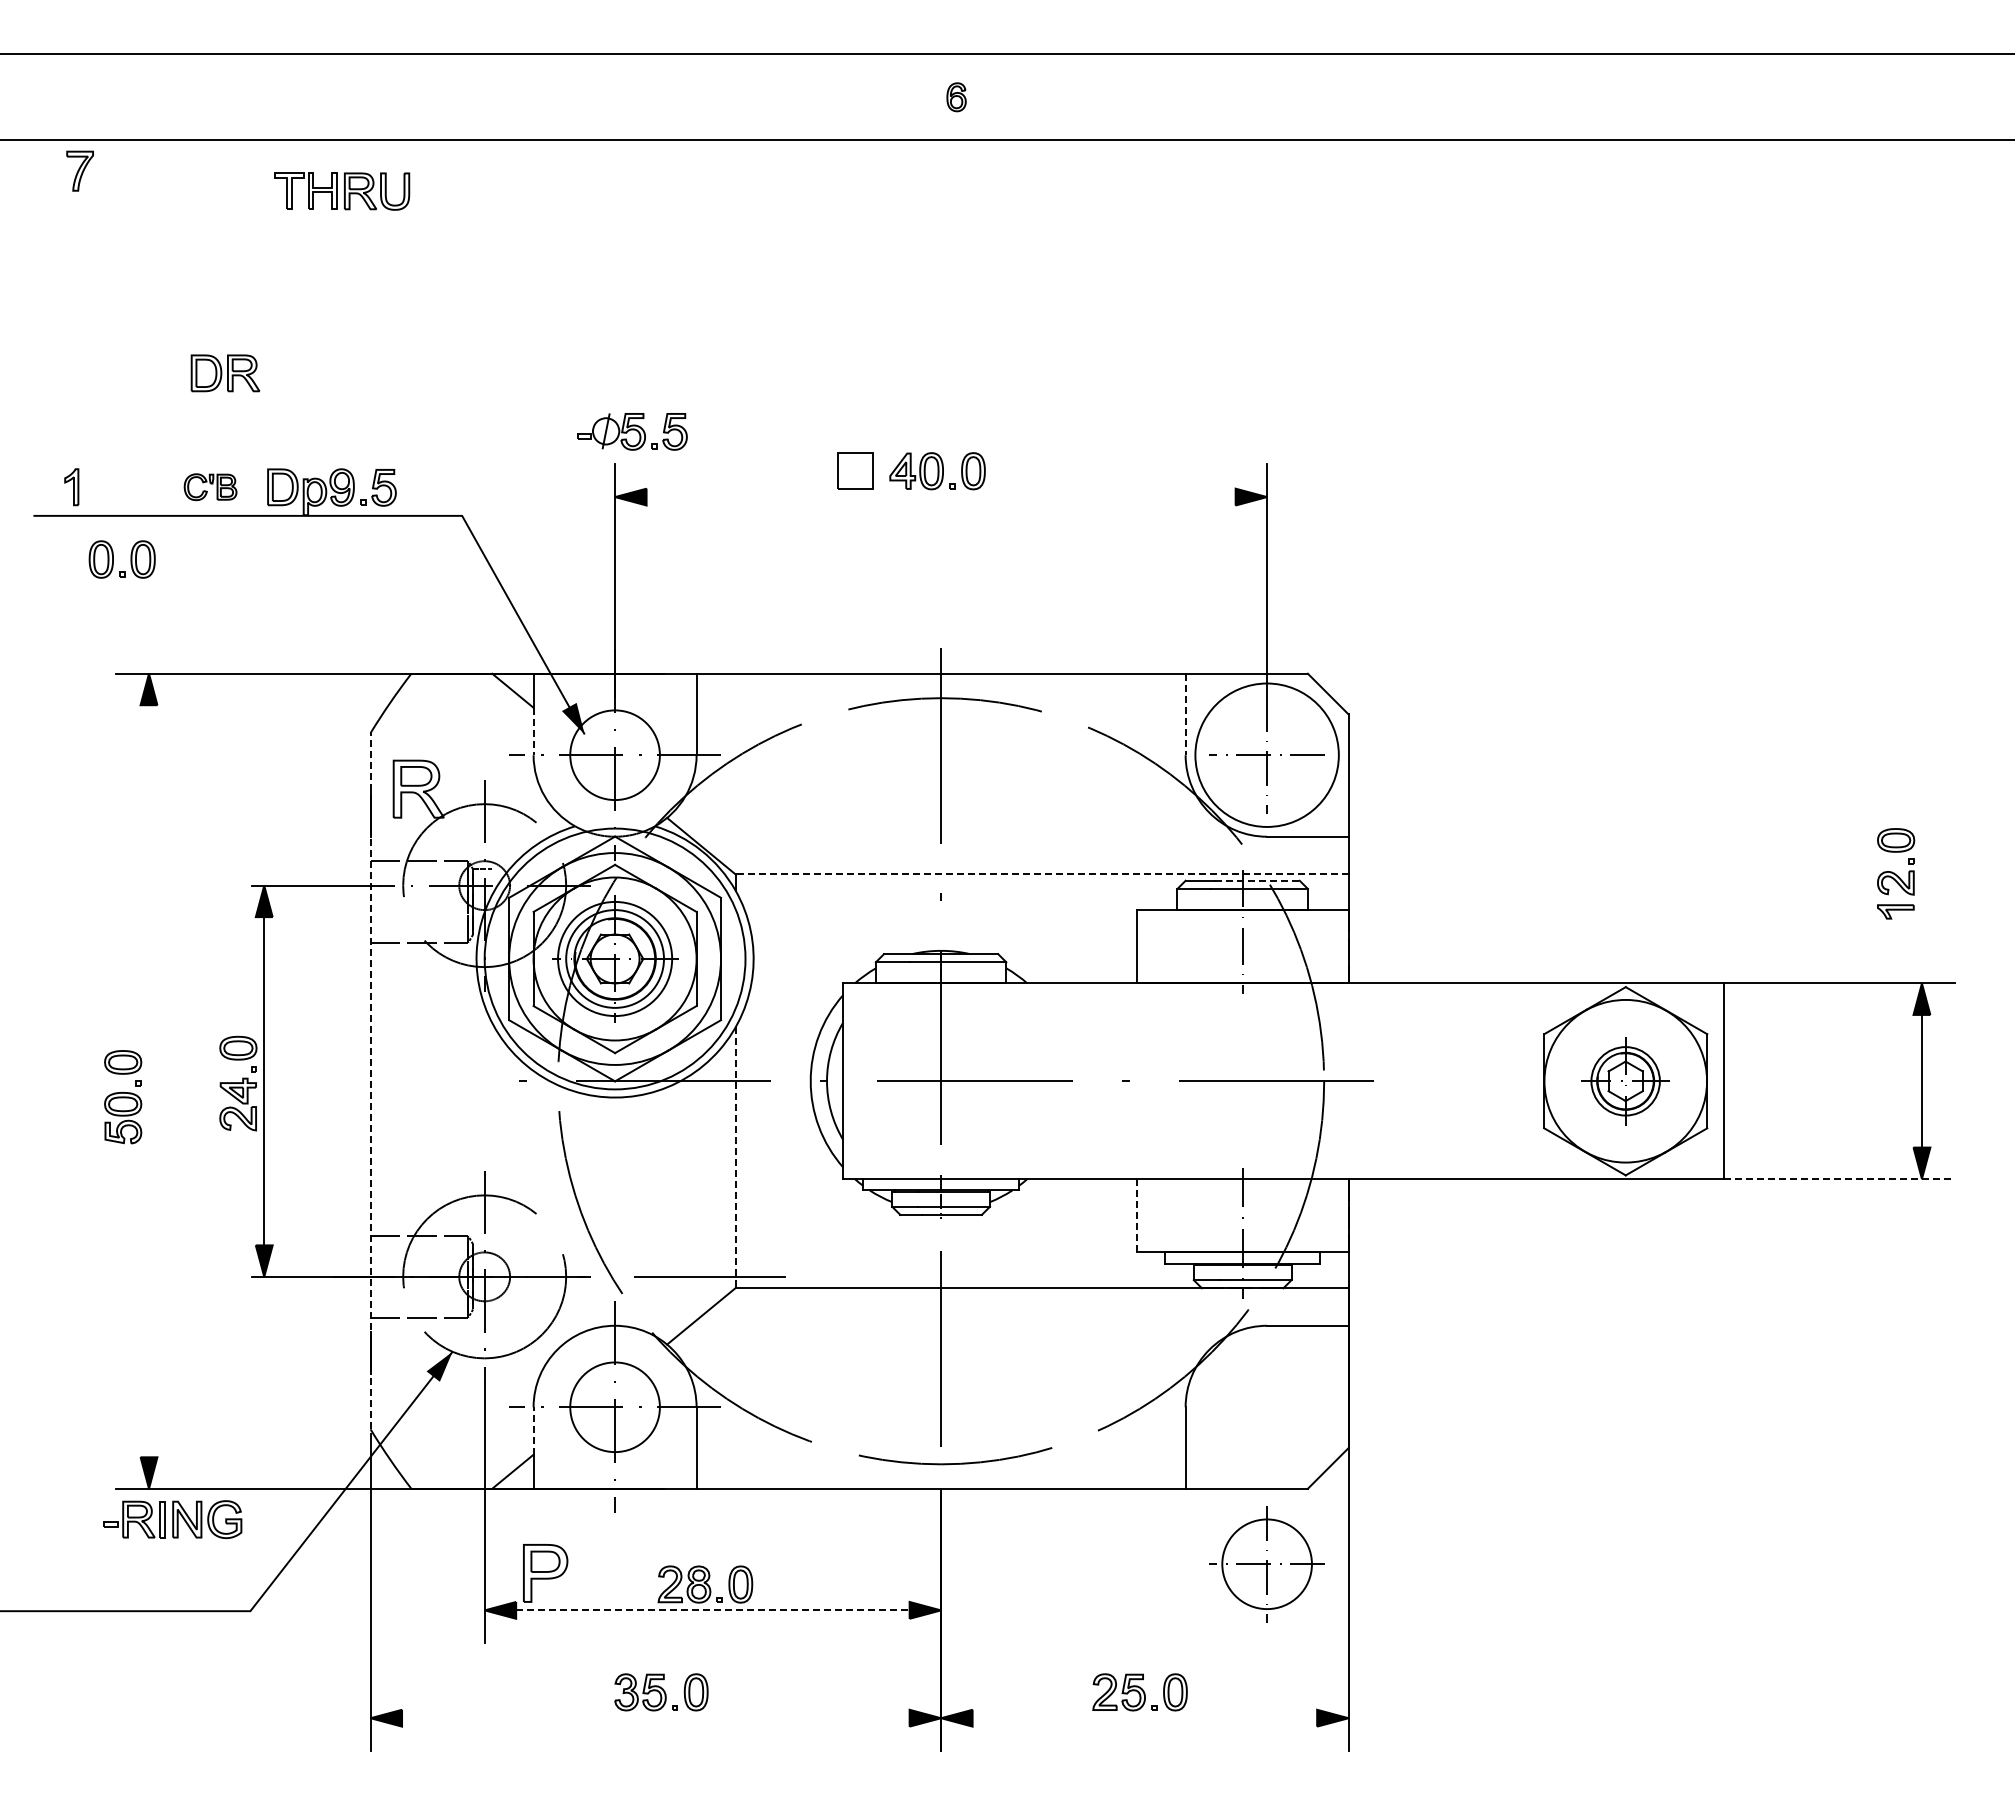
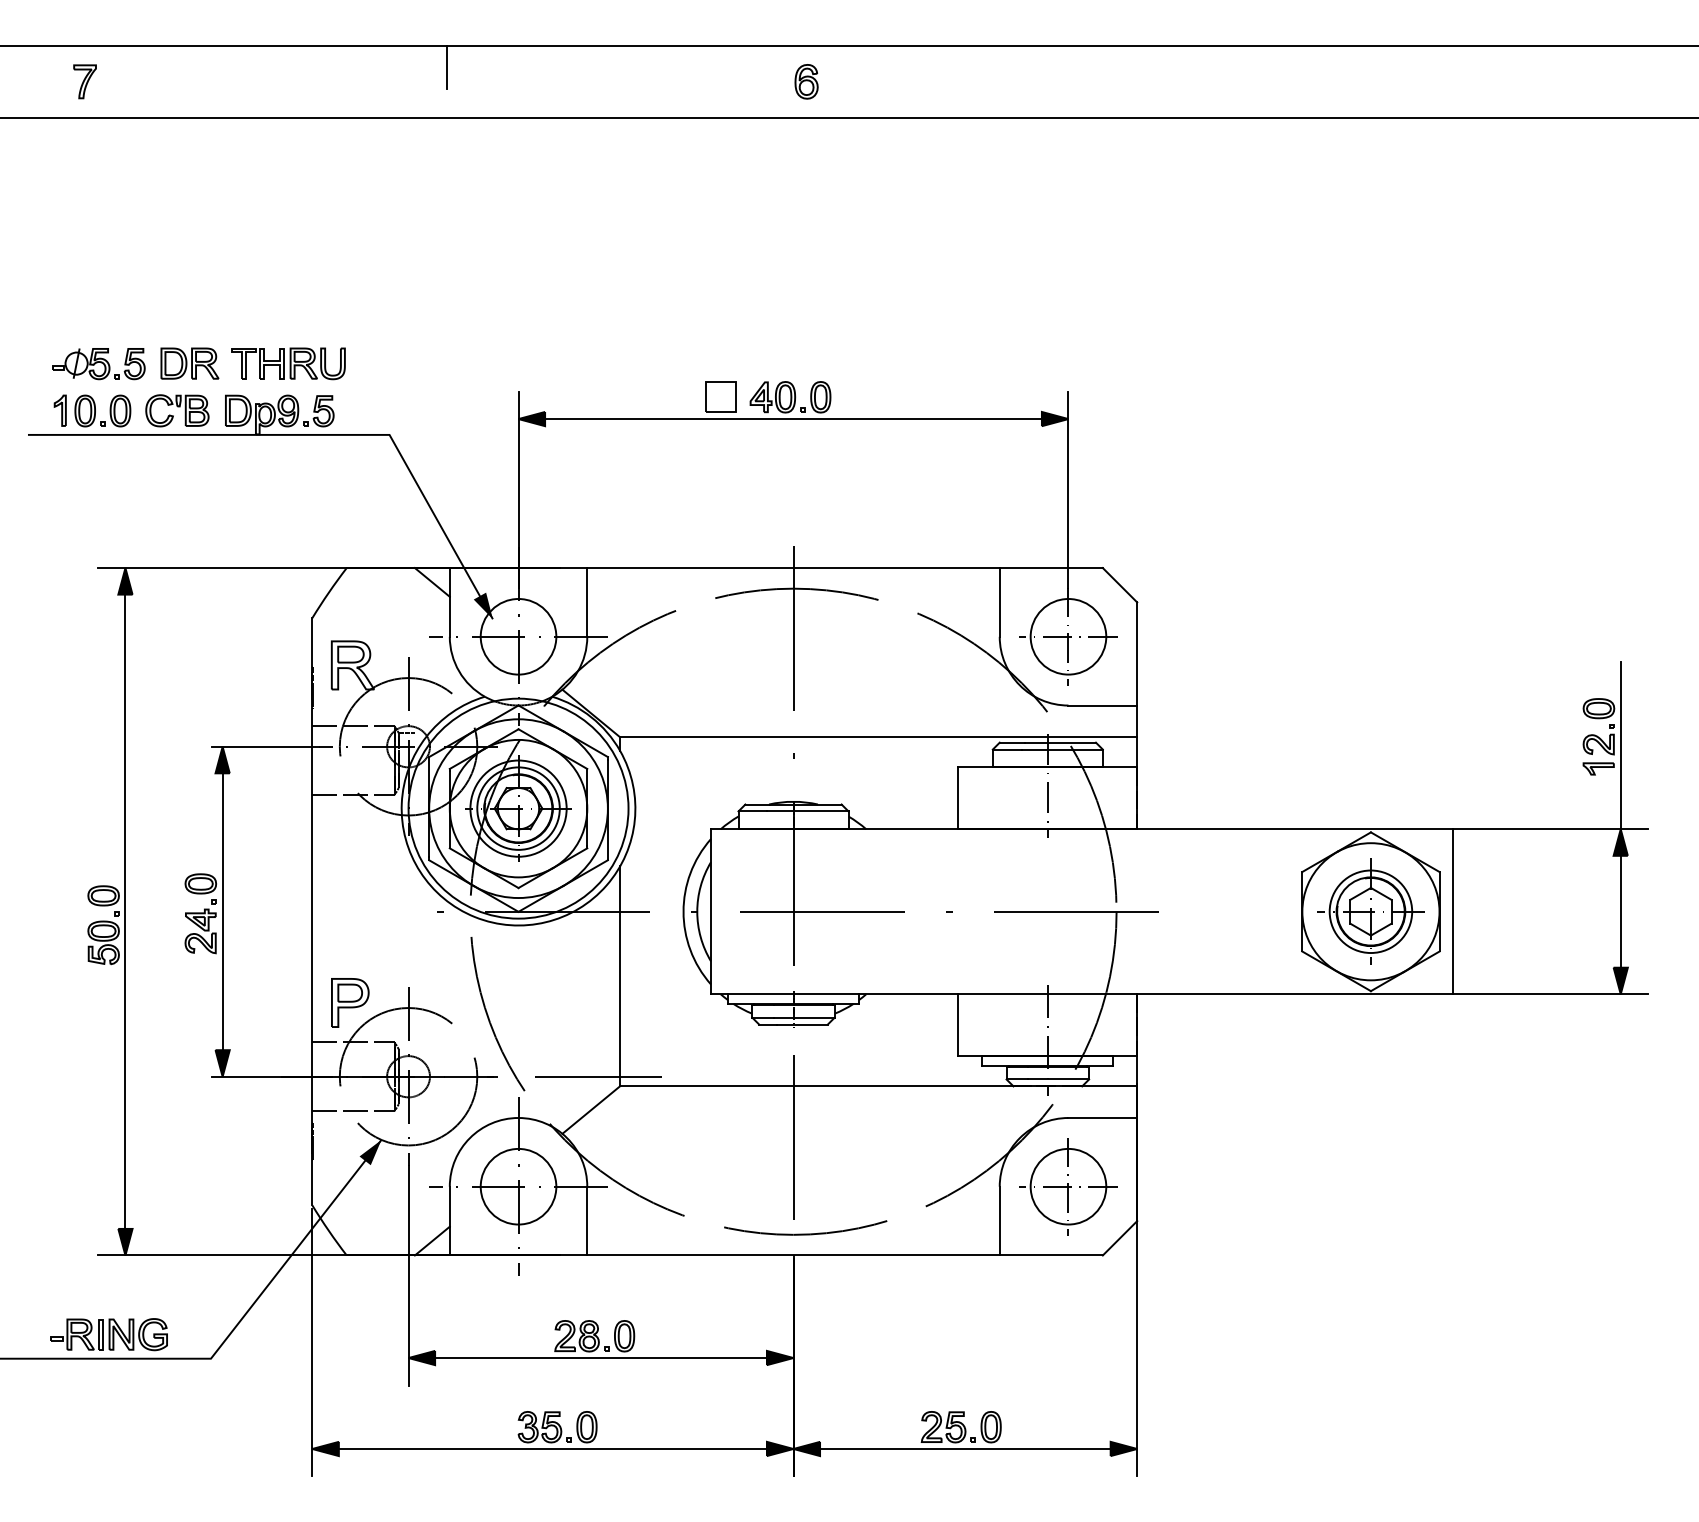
line: (530, 79) -> (447, 66), added
part: (956, 97) -> (806, 82), size x1.43
part: (79, 170) -> (84, 81), moved
part: (342, 191) -> (288, 363), moved
part: (225, 373) -> (189, 363), moved
part: (632, 431) -> (98, 363), moved
part: (210, 486) -> (177, 410), size x1.43
line: (940, 497) -> (792, 419), added
part: (113, 559) -> (95, 410), moved
line: (1185, 714) -> (999, 602), dashed -> solid
line: (533, 731) -> (449, 616), dashed -> solid
circle: (1266, 755) -> (1067, 637), size x0.62
line: (1042, 874) -> (879, 737), dashed -> solid
line: (1258, 880) -> (1061, 742), dashed -> solid
line: (1921, 884) -> (1620, 745), added
line: (370, 1080) -> (312, 911), dashed -> solid
line: (149, 1081) -> (125, 911), added
part: (1625, 1081) -> (1370, 911), size x1.43
line: (735, 1158) -> (620, 976), dashed -> solid
line: (1839, 1179) -> (1551, 994), dashed -> solid
line: (1136, 1215) -> (958, 1024), dashed -> solid
line: (533, 1430) -> (449, 1206), dashed -> solid
part: (172, 1519) -> (108, 1334), moved
part: (1266, 1564) -> (1067, 1186), moved
part: (545, 1573) -> (350, 1003), moved
line: (712, 1610) -> (600, 1358), dashed -> solid
line: (655, 1718) -> (552, 1449), added
line: (1144, 1718) -> (965, 1449), added

